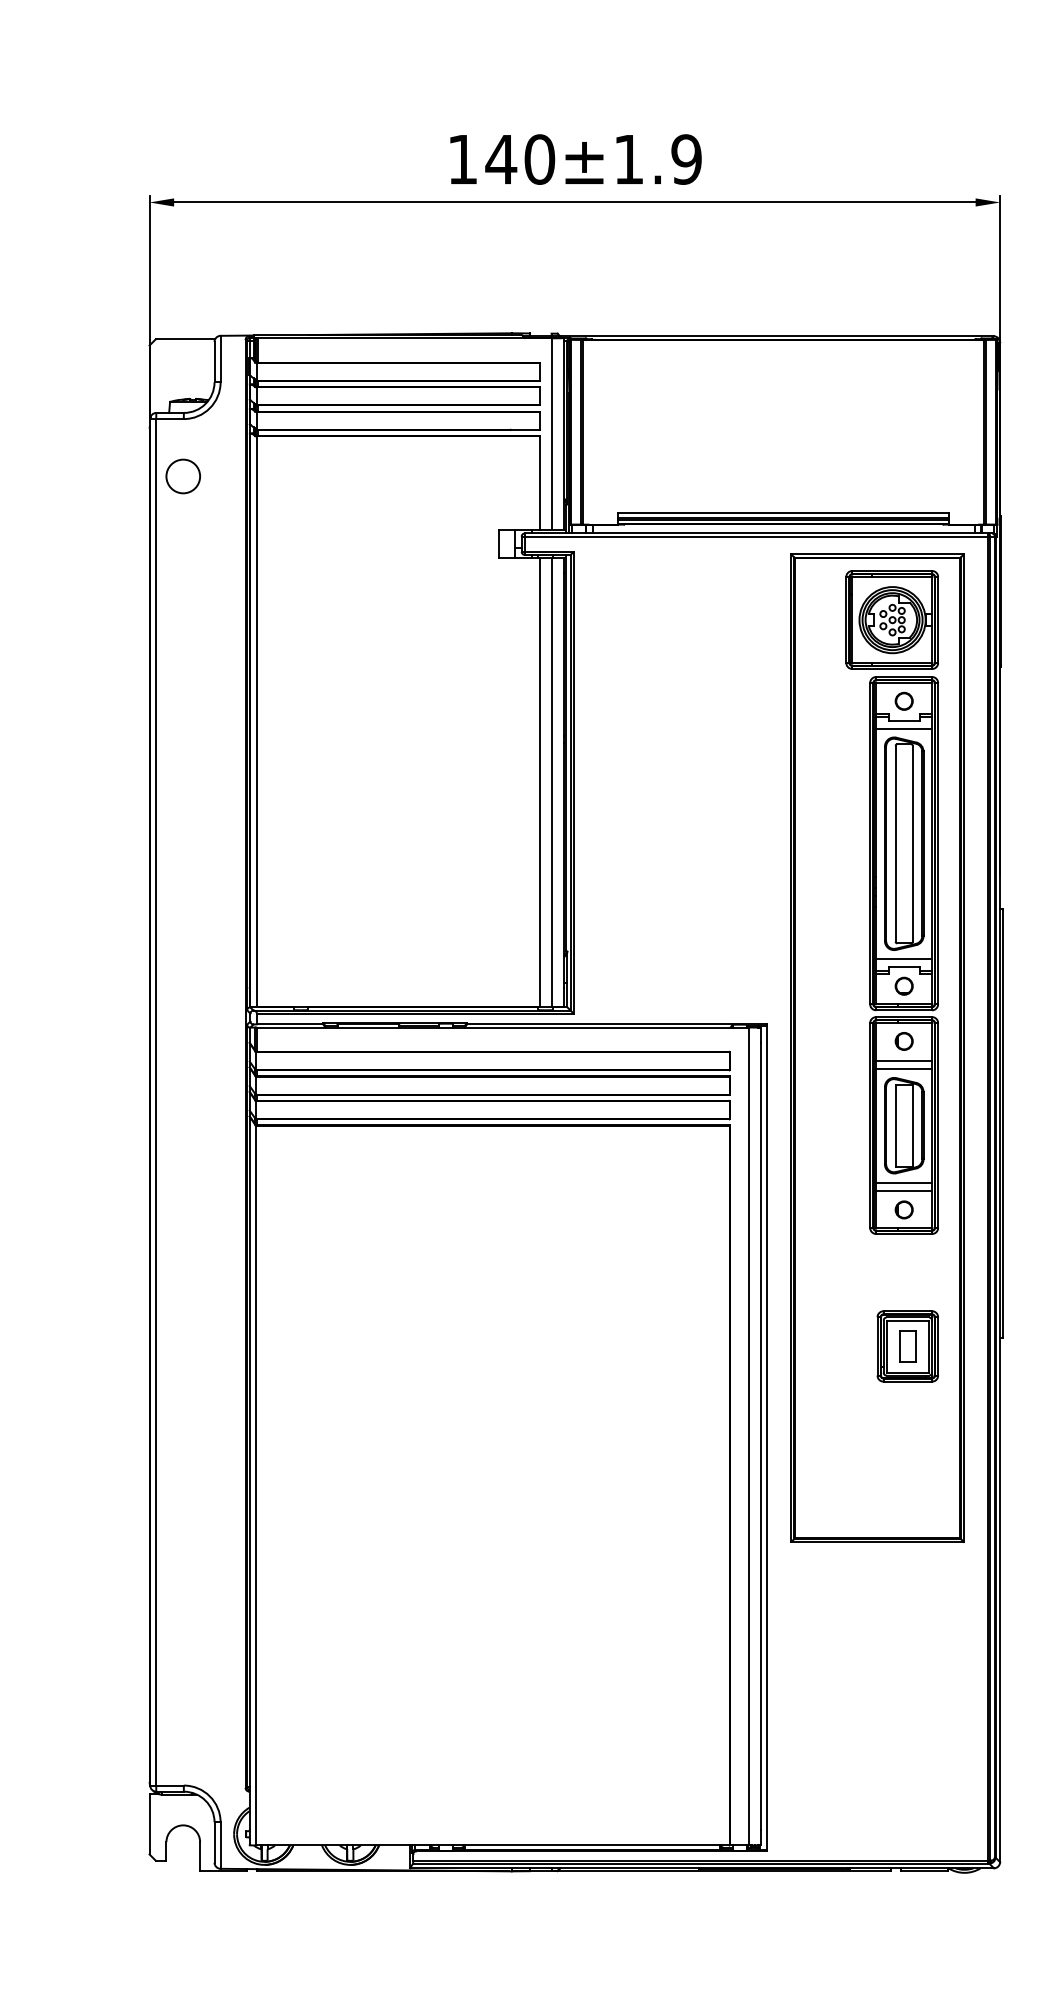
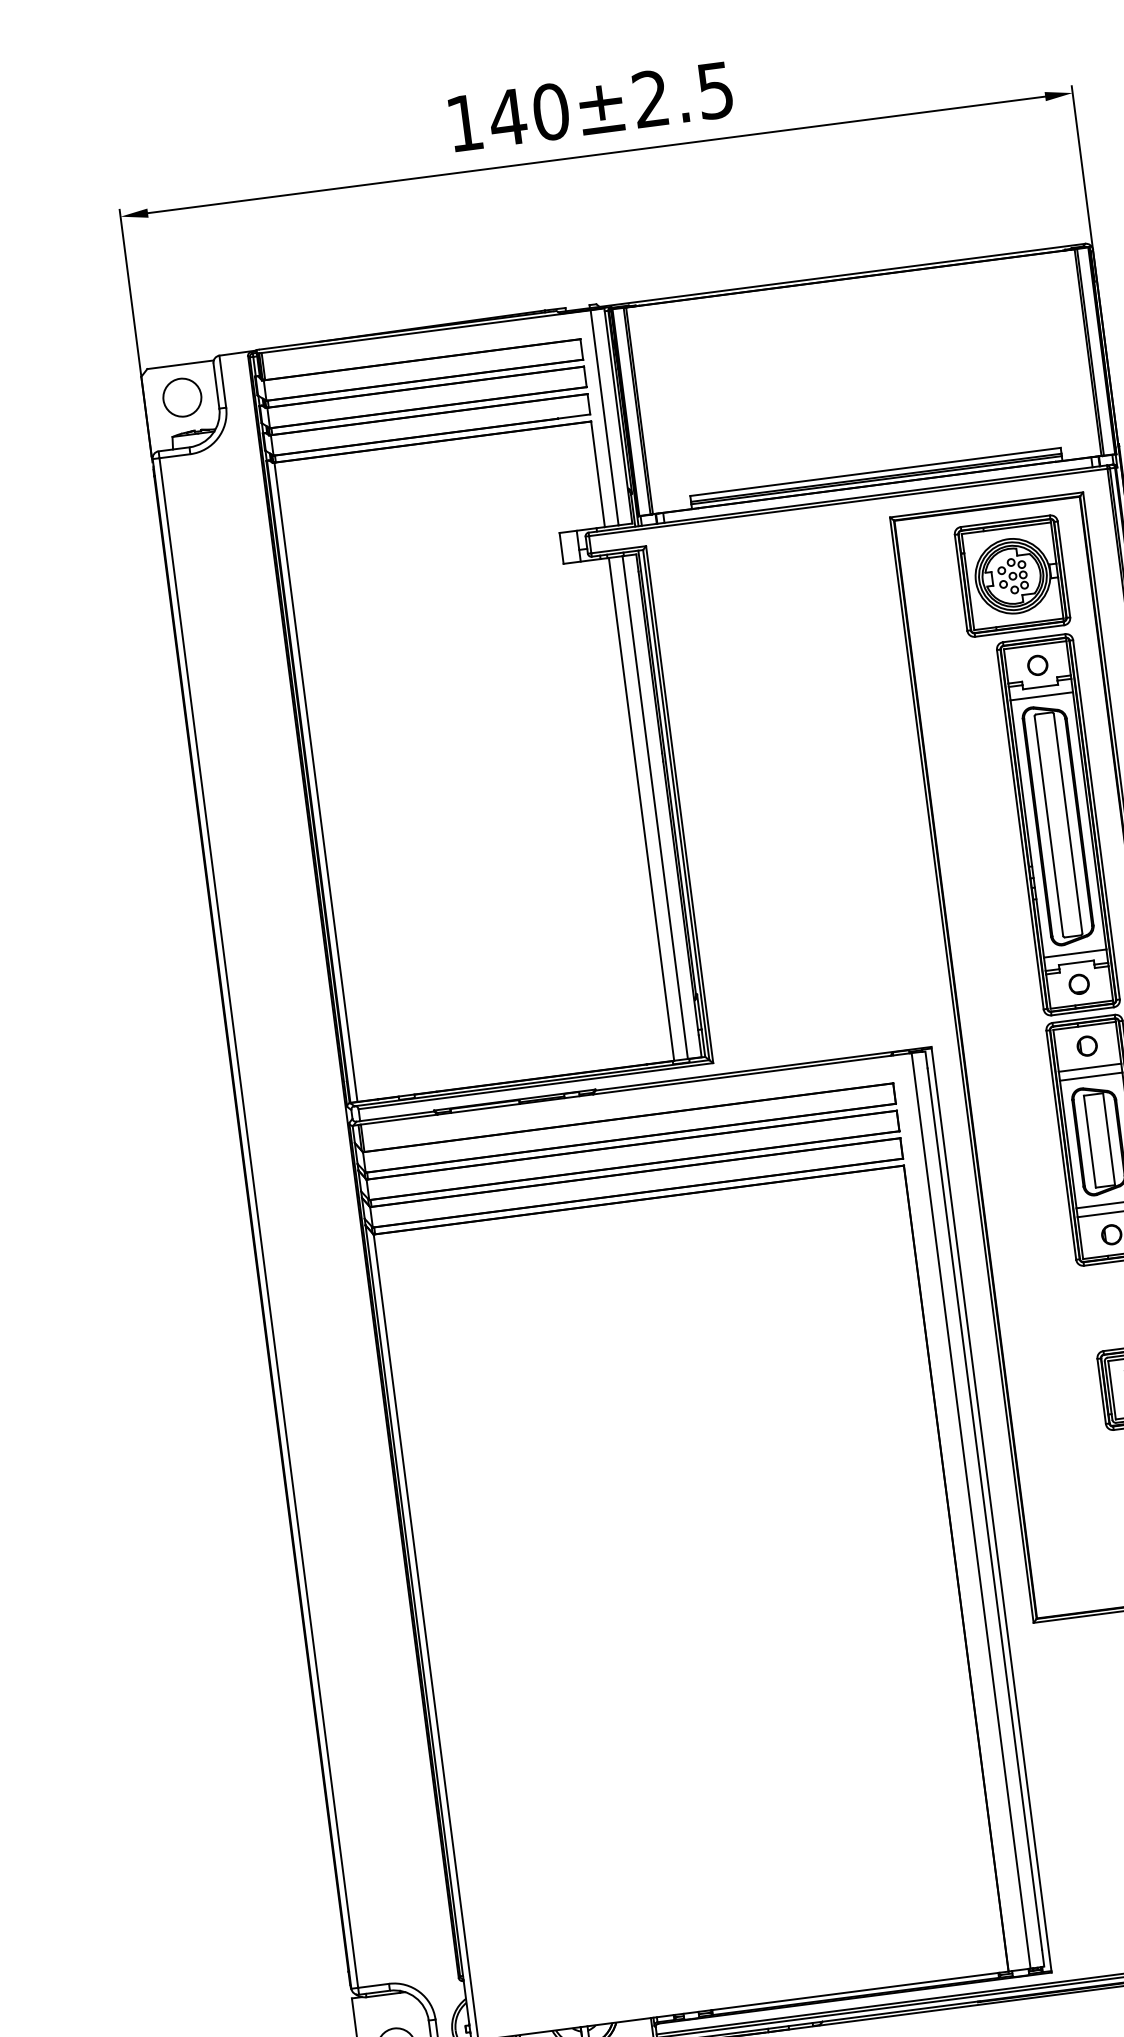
text: (657, 159) -> (682, 94), 140±1.9 -> 140±2.5
circle: (182, 476) -> (181, 397), moved

